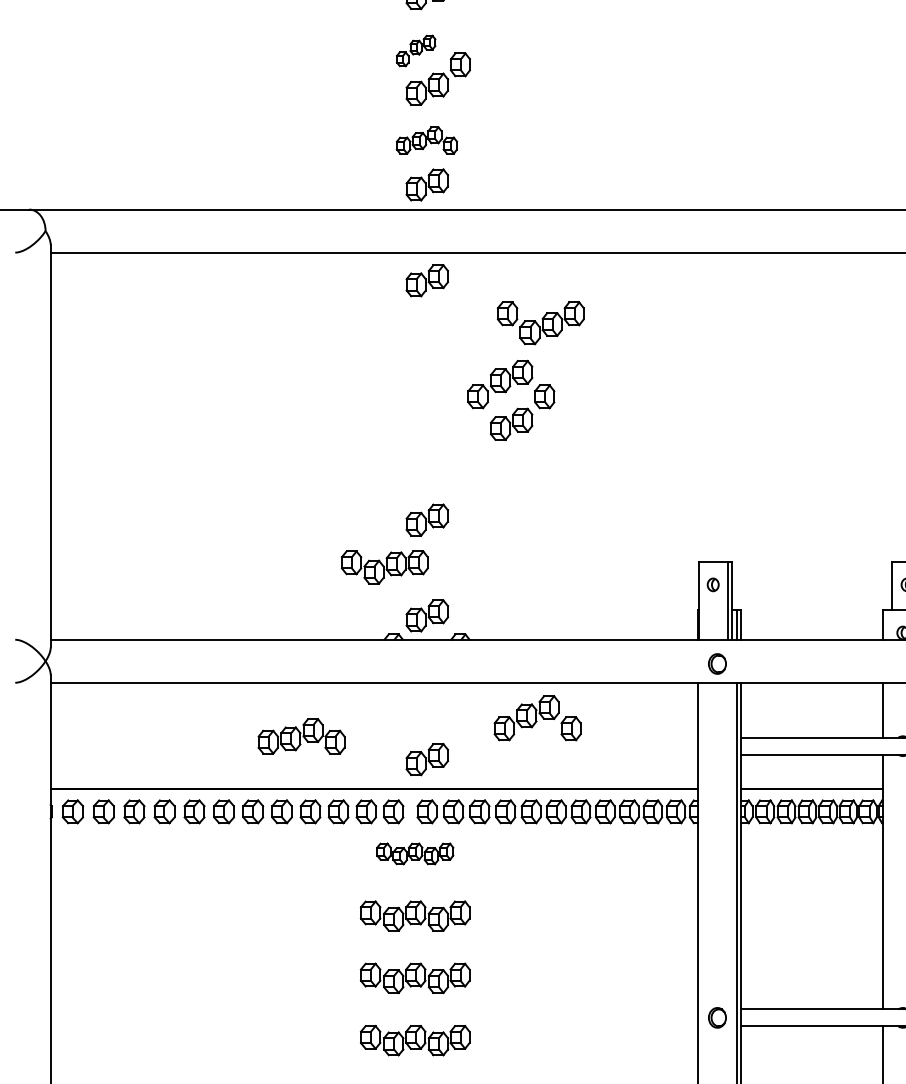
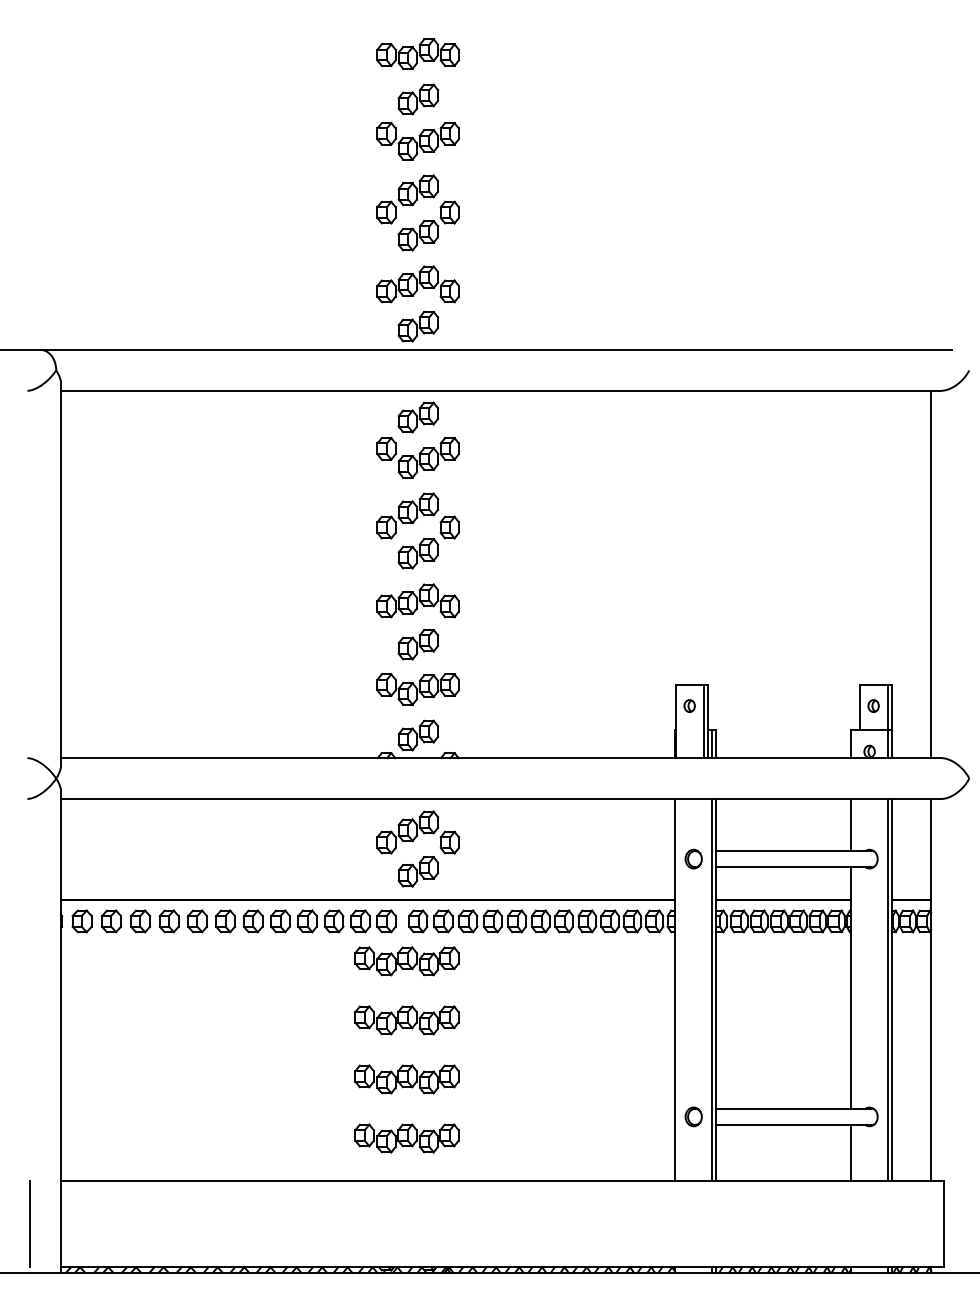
part: (415, 51) -> (407, 199), size x1.67
part: (426, 140) -> (417, 284), size x1.43
part: (540, 322) -> (417, 457), moved
part: (505, 393) -> (412, 524), moved
part: (384, 567) -> (417, 689), moved
part: (717, 663) -> (693, 858), moved
part: (537, 718) -> (417, 832), moved
part: (300, 736) -> (417, 600), moved
part: (414, 854) -> (406, 961), size x1.43

